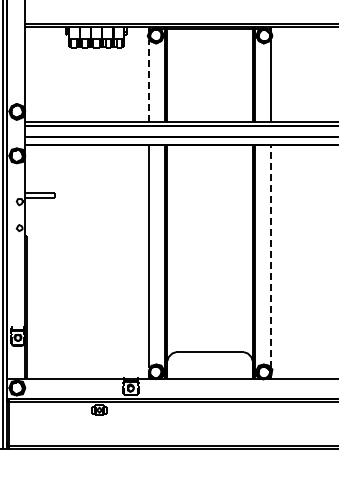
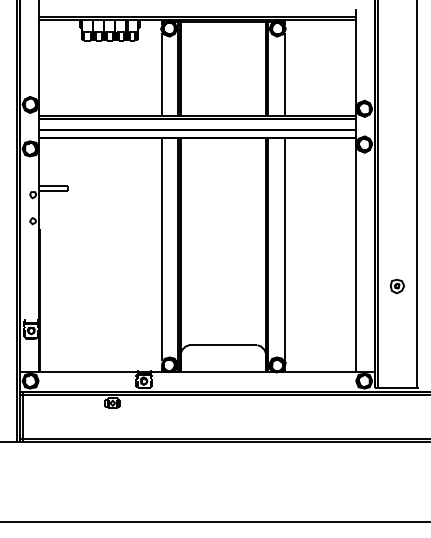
line: (149, 80) -> (162, 73), dashed -> solid
line: (271, 256) -> (284, 249), dashed -> solid

